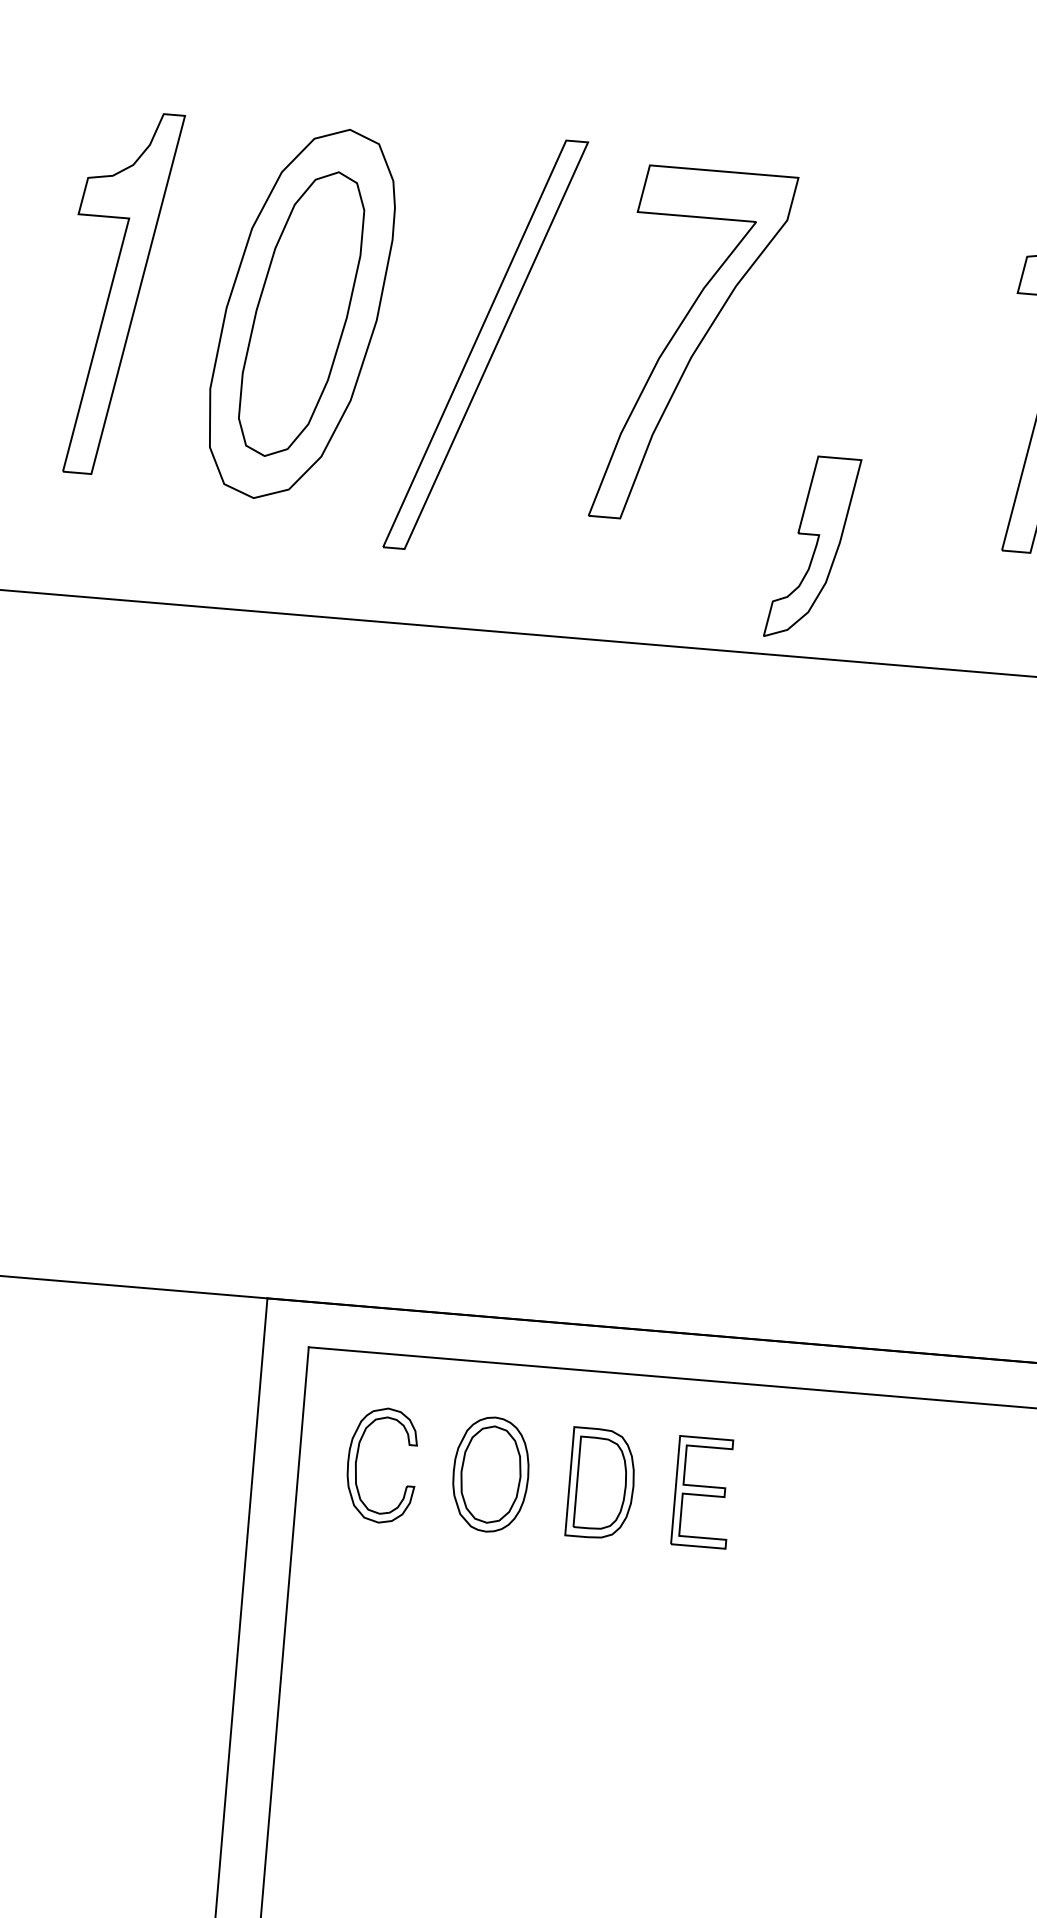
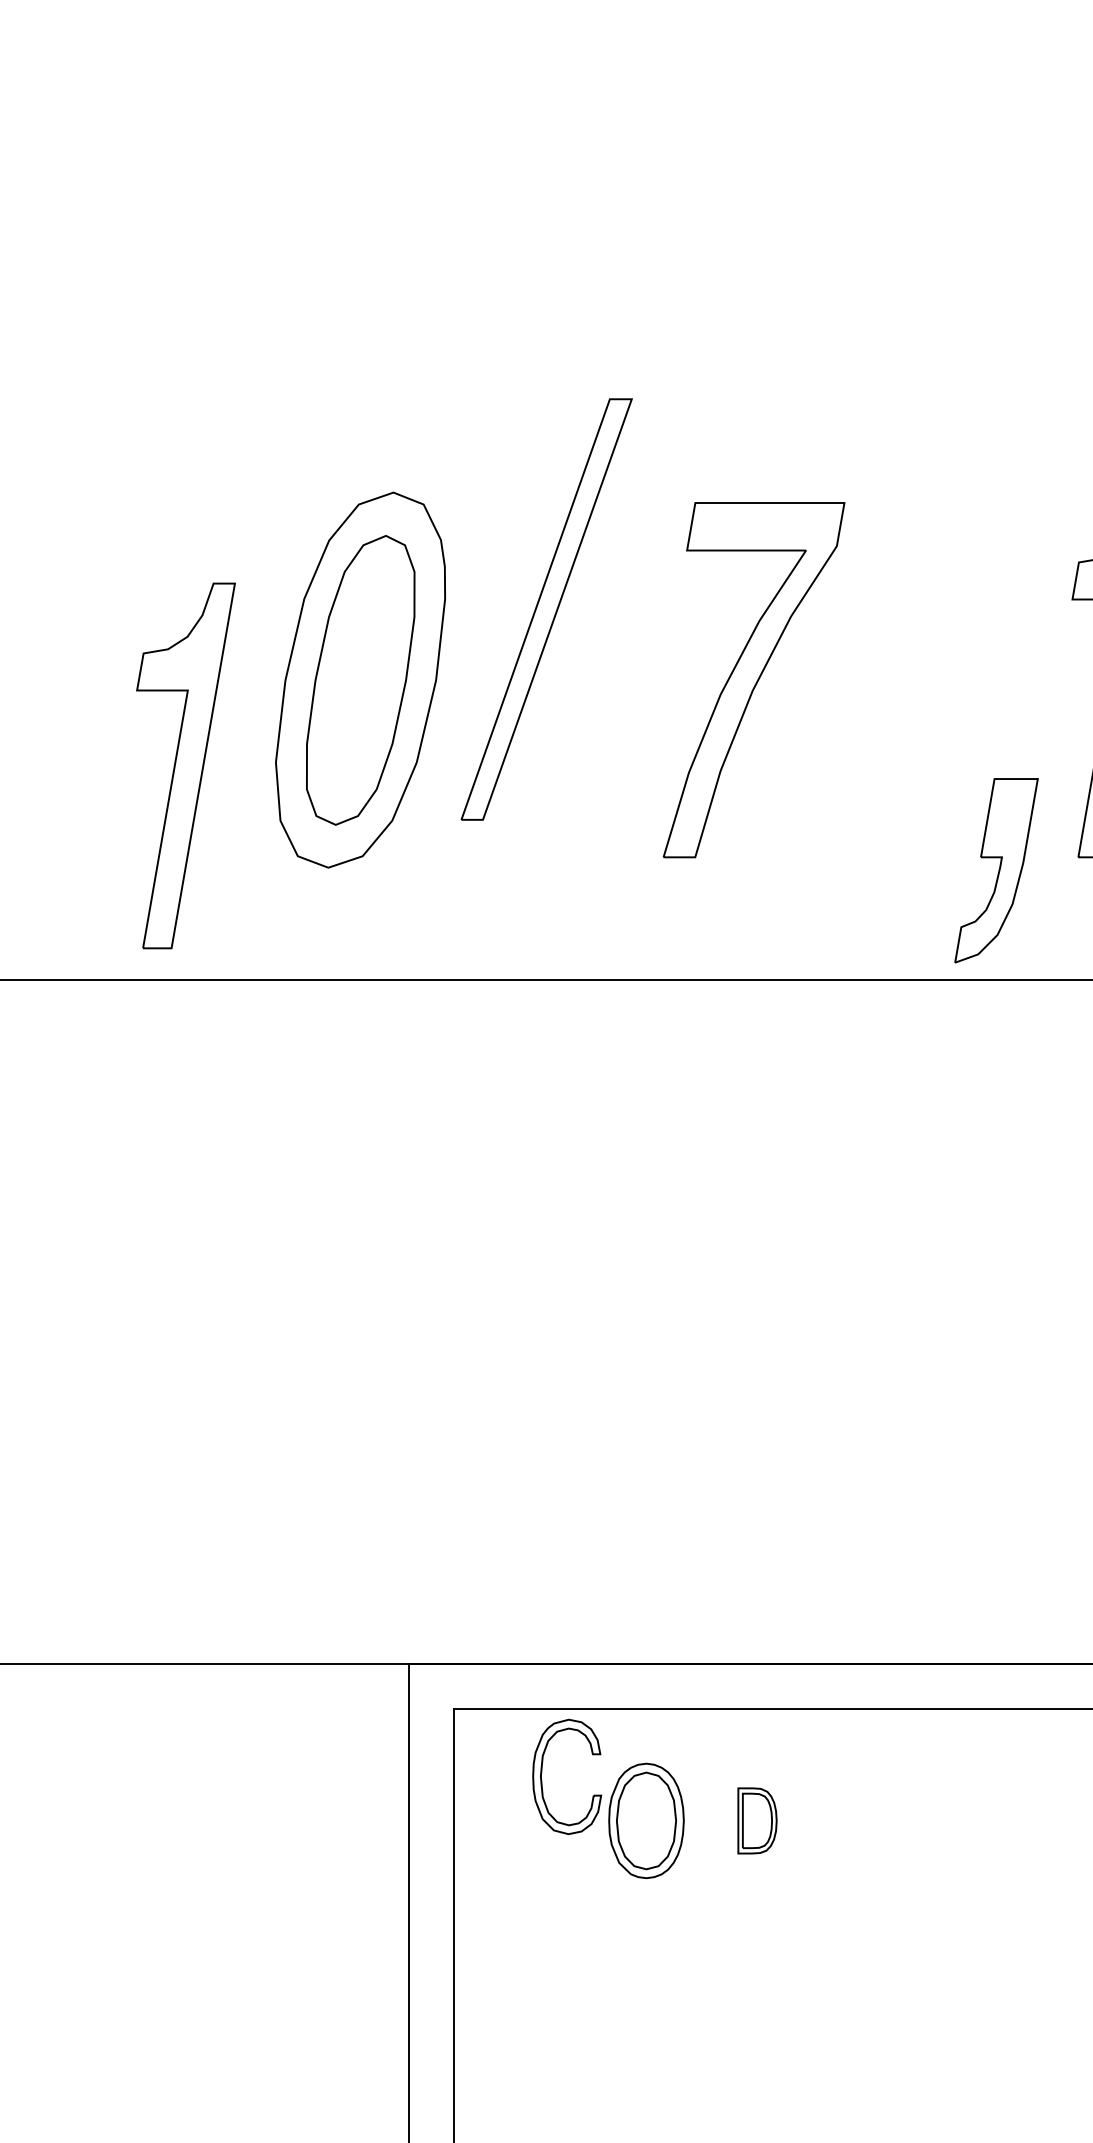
part: (120, 293) -> (185, 765), moved
part: (485, 344) -> (546, 609), moved
part: (812, 547) -> (996, 870), moved
part: (357, 1458) -> (542, 1772), moved
part: (601, 1483) -> (757, 1820), size x0.6
part: (702, 1491) -> (858, 1820), removed

